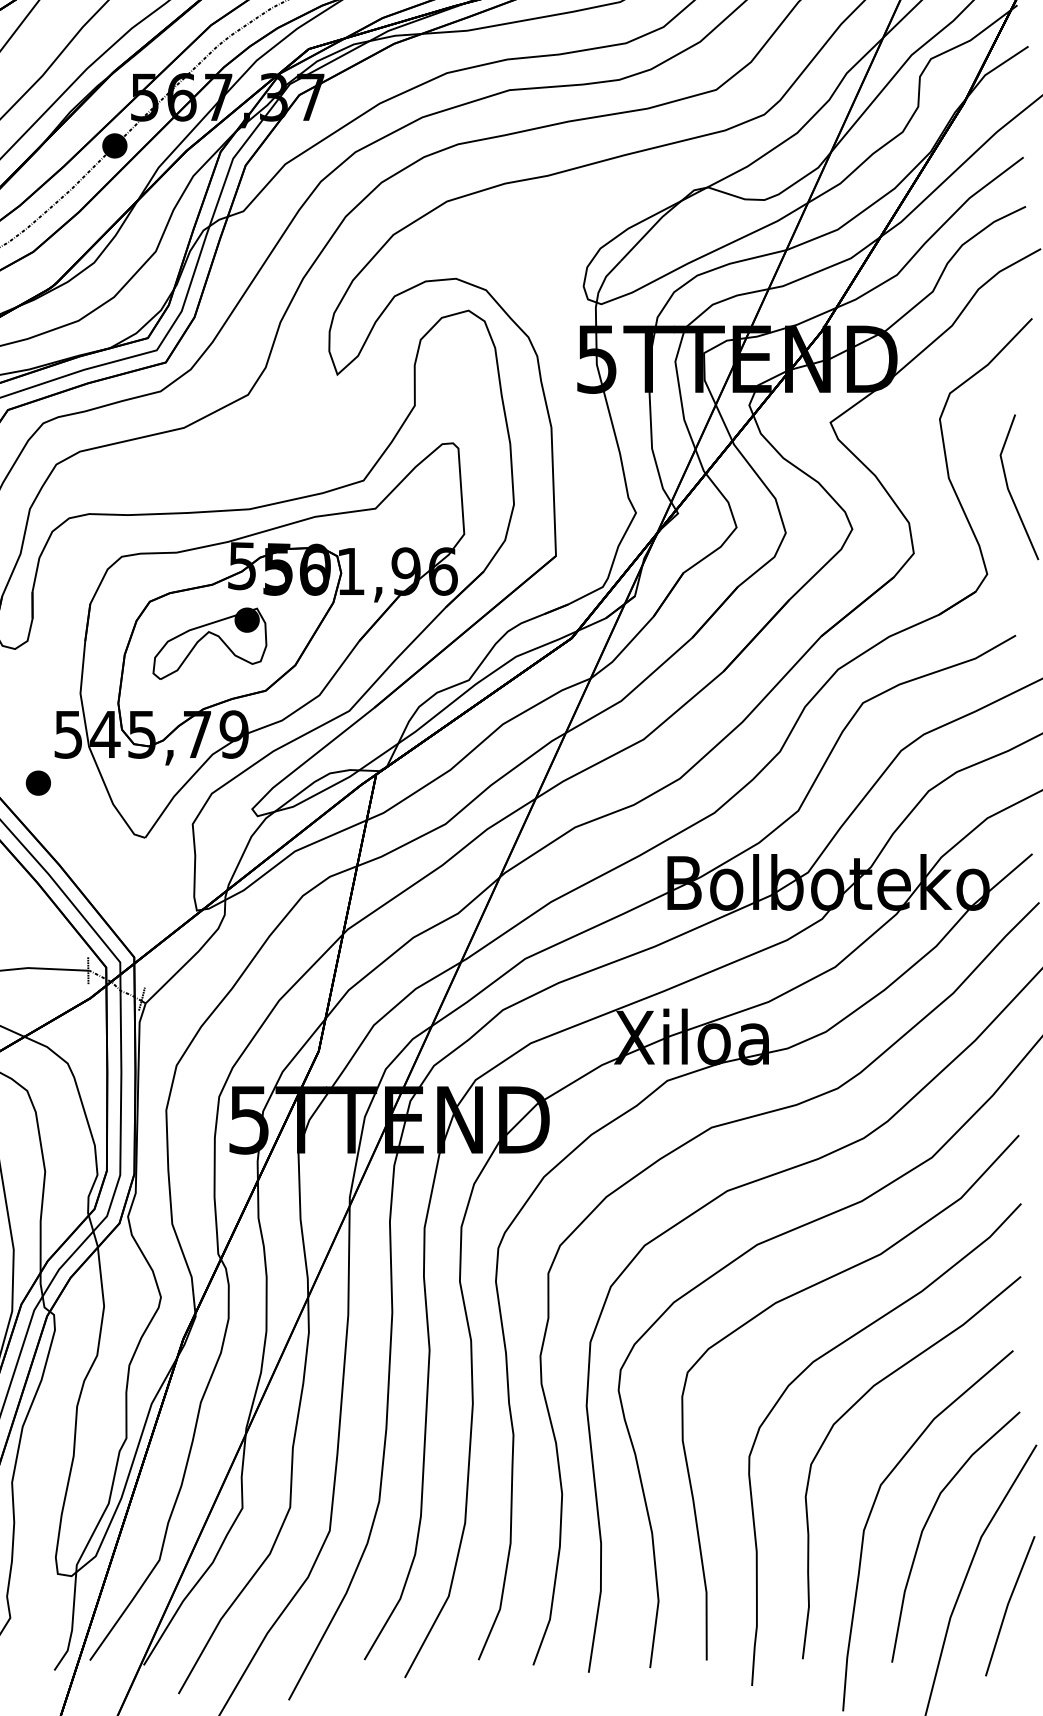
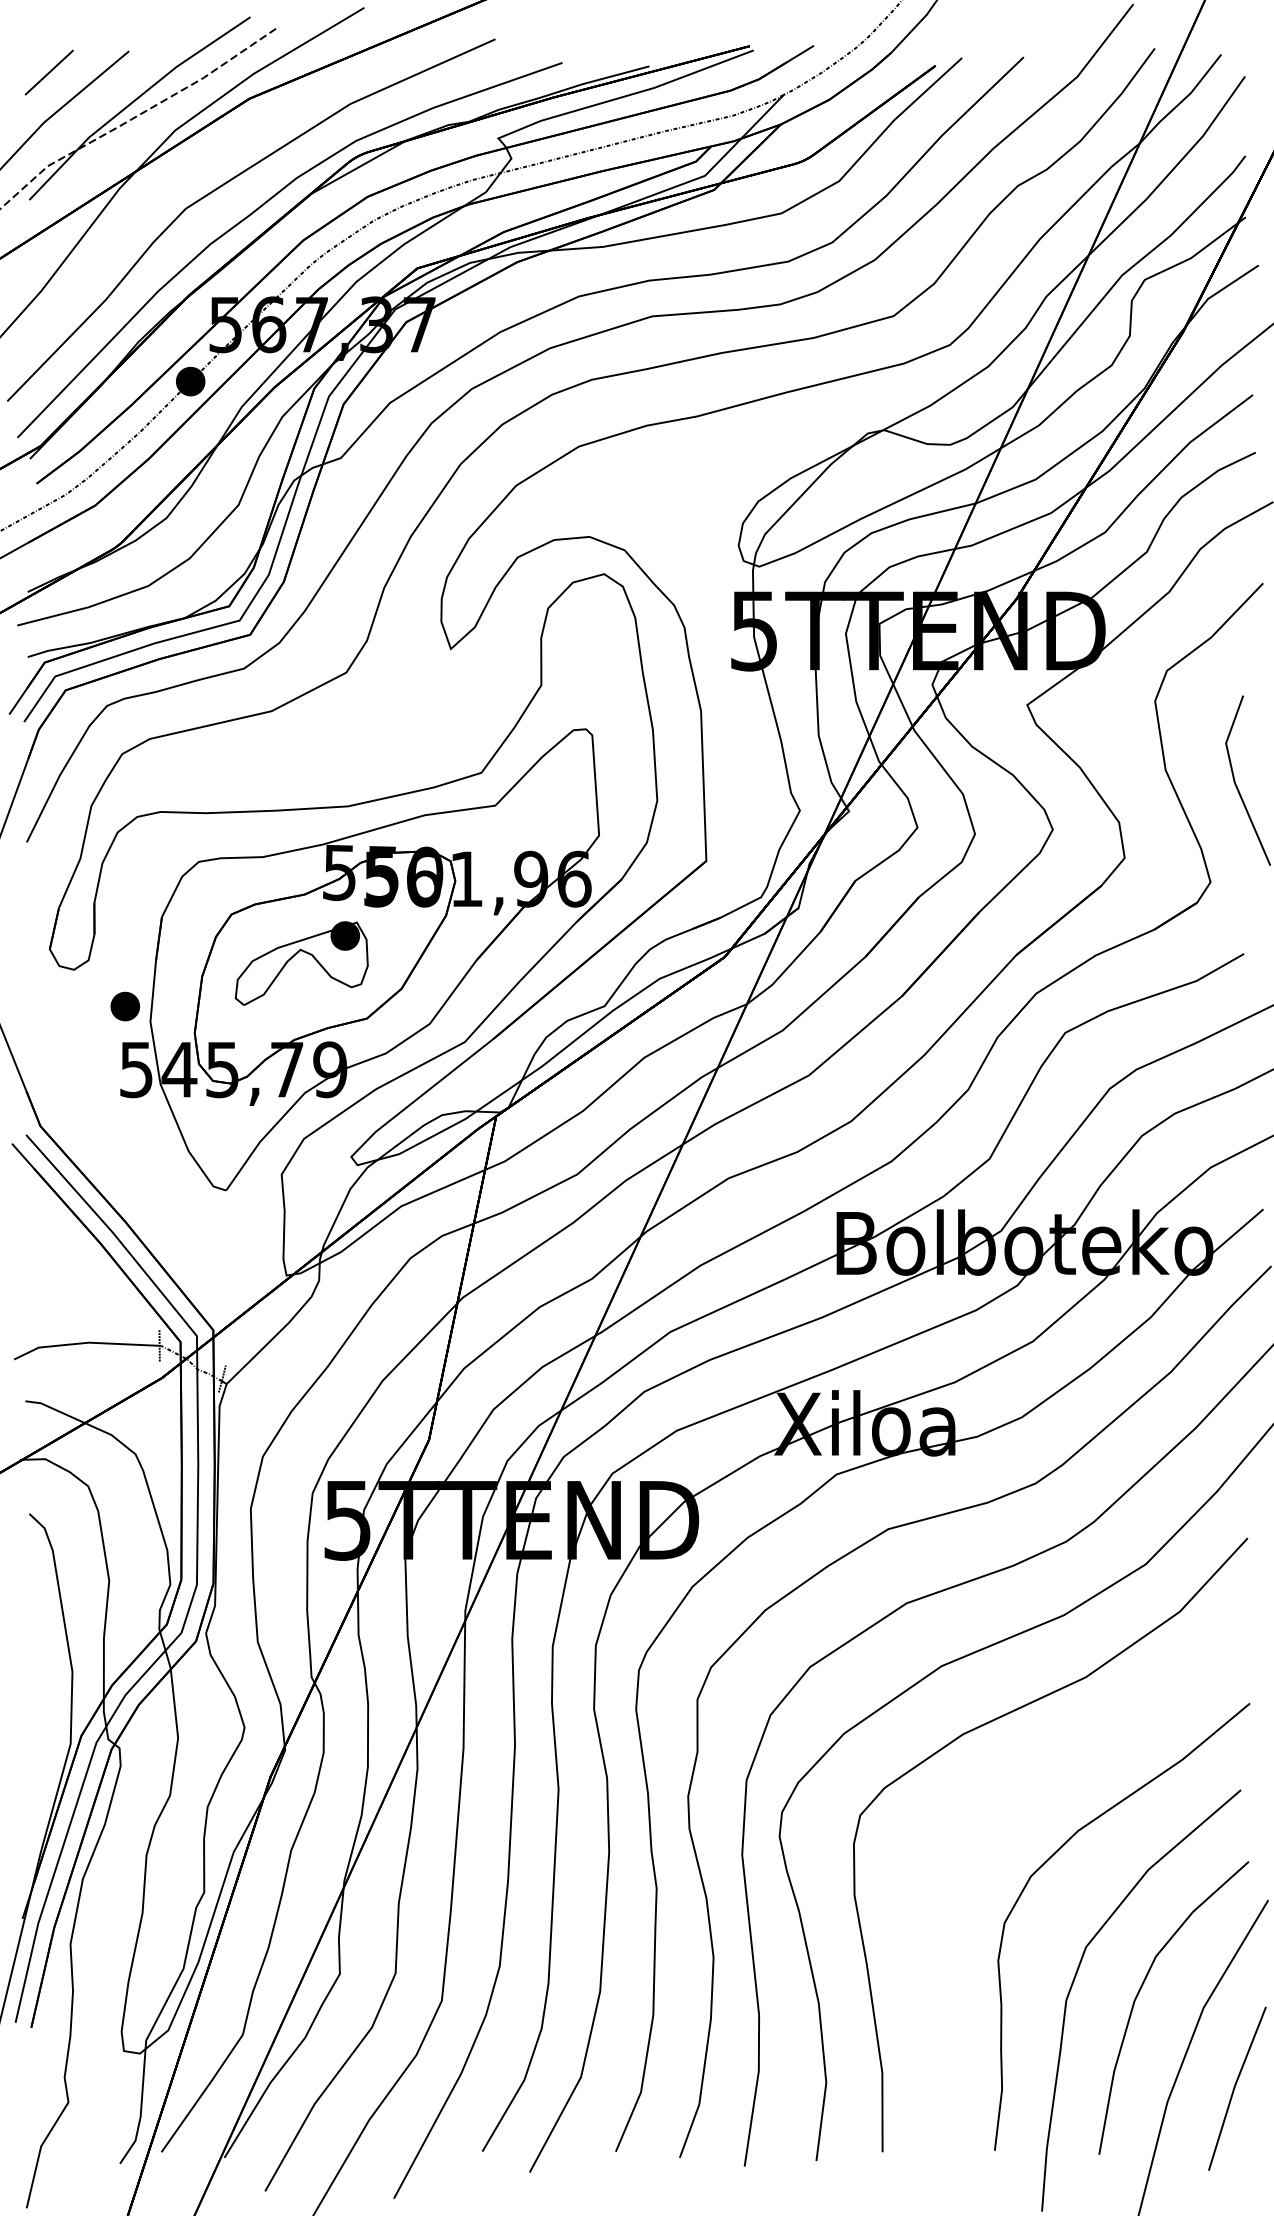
part: (37, 783) -> (124, 1006), moved
part: (826, 1354) -> (1022, 1794), removed

